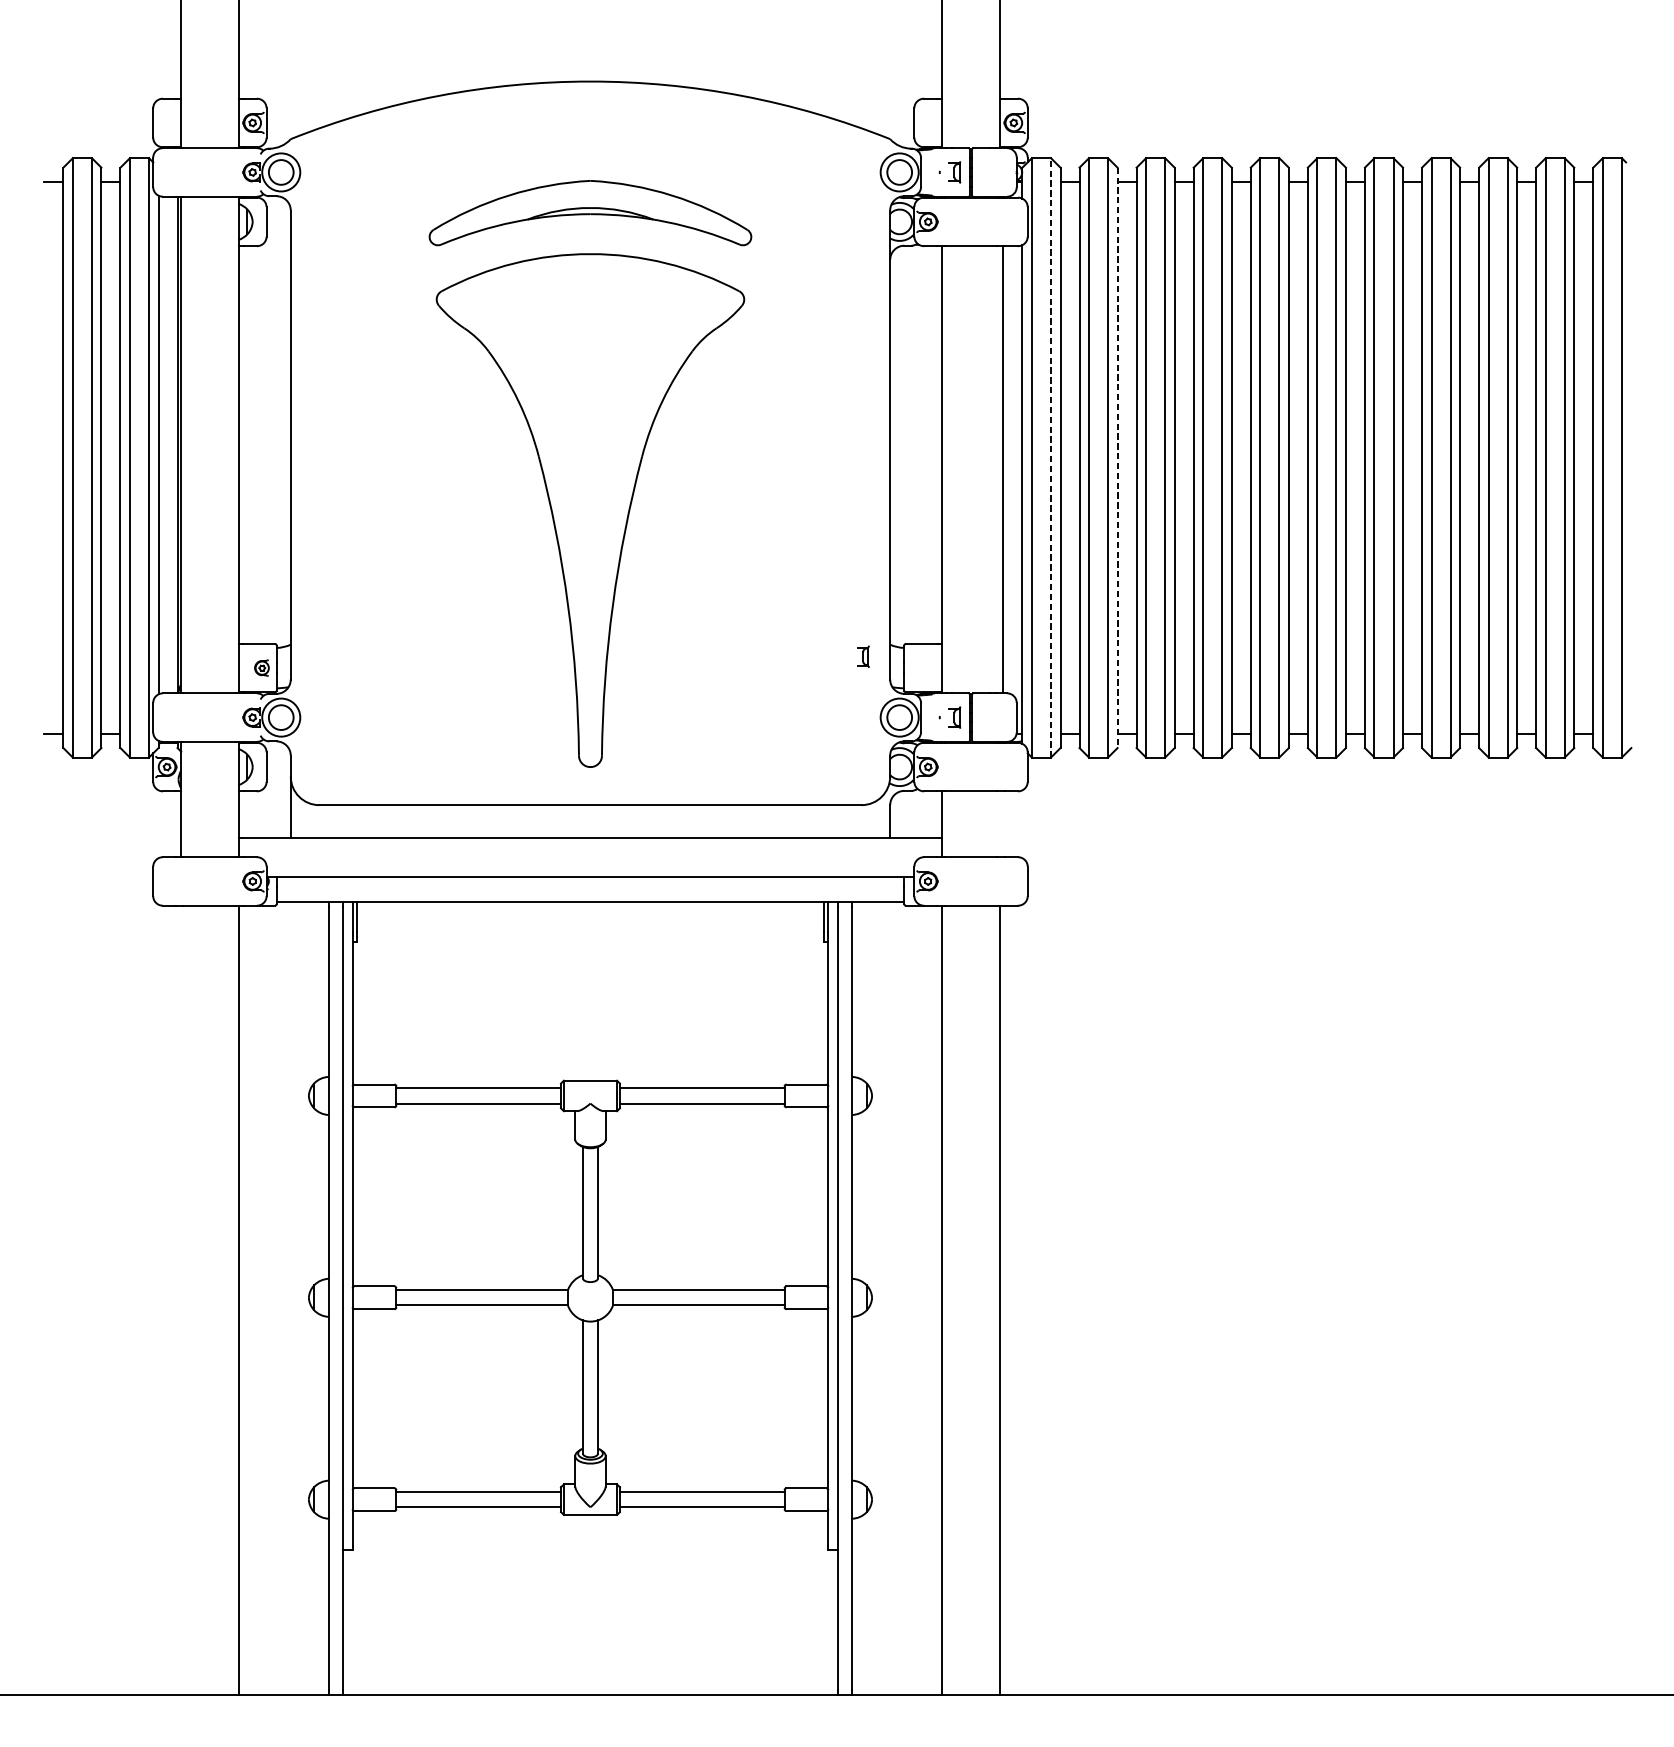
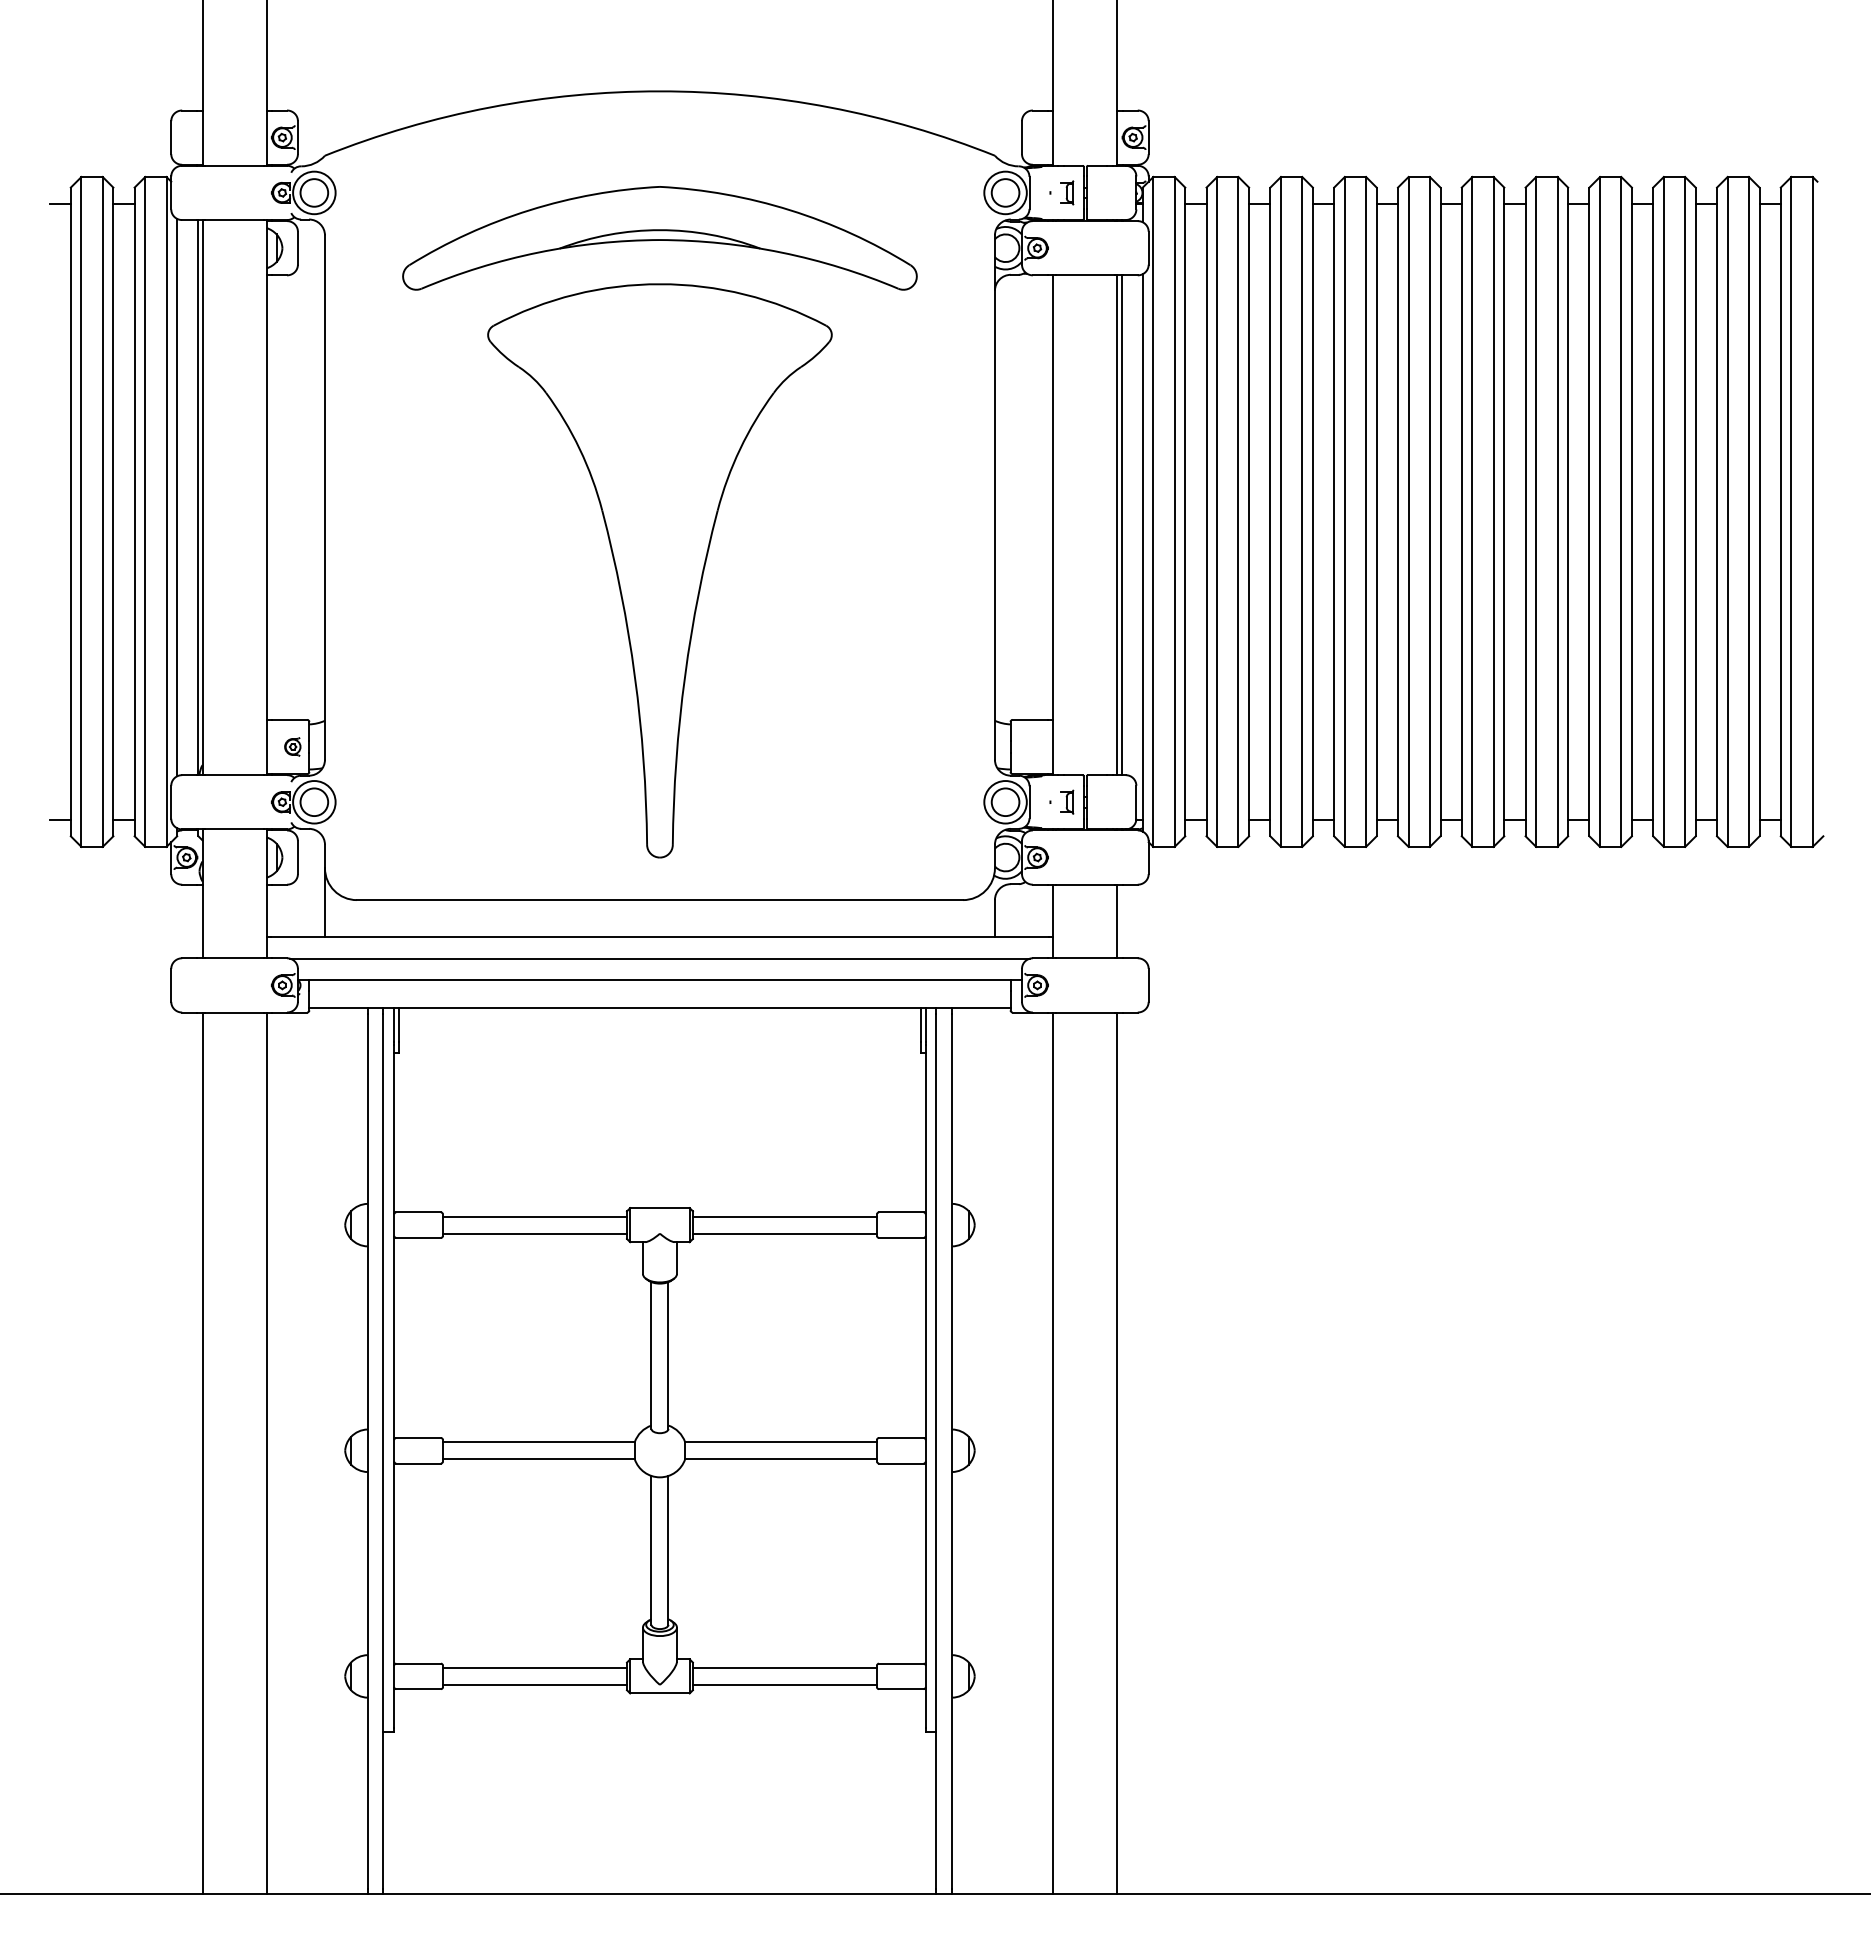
part: (590, 213) -> (659, 238), size x1.43
line: (1050, 457) -> (1174, 511), dashed -> solid
line: (1117, 458) -> (1249, 512), dashed -> solid
line: (999, 469) -> (1117, 525), added
part: (863, 656) -> (965, 733), removed
line: (999, 824) -> (1117, 921), added
line: (590, 857) -> (659, 958), added
line: (181, 1300) -> (202, 1453), added

